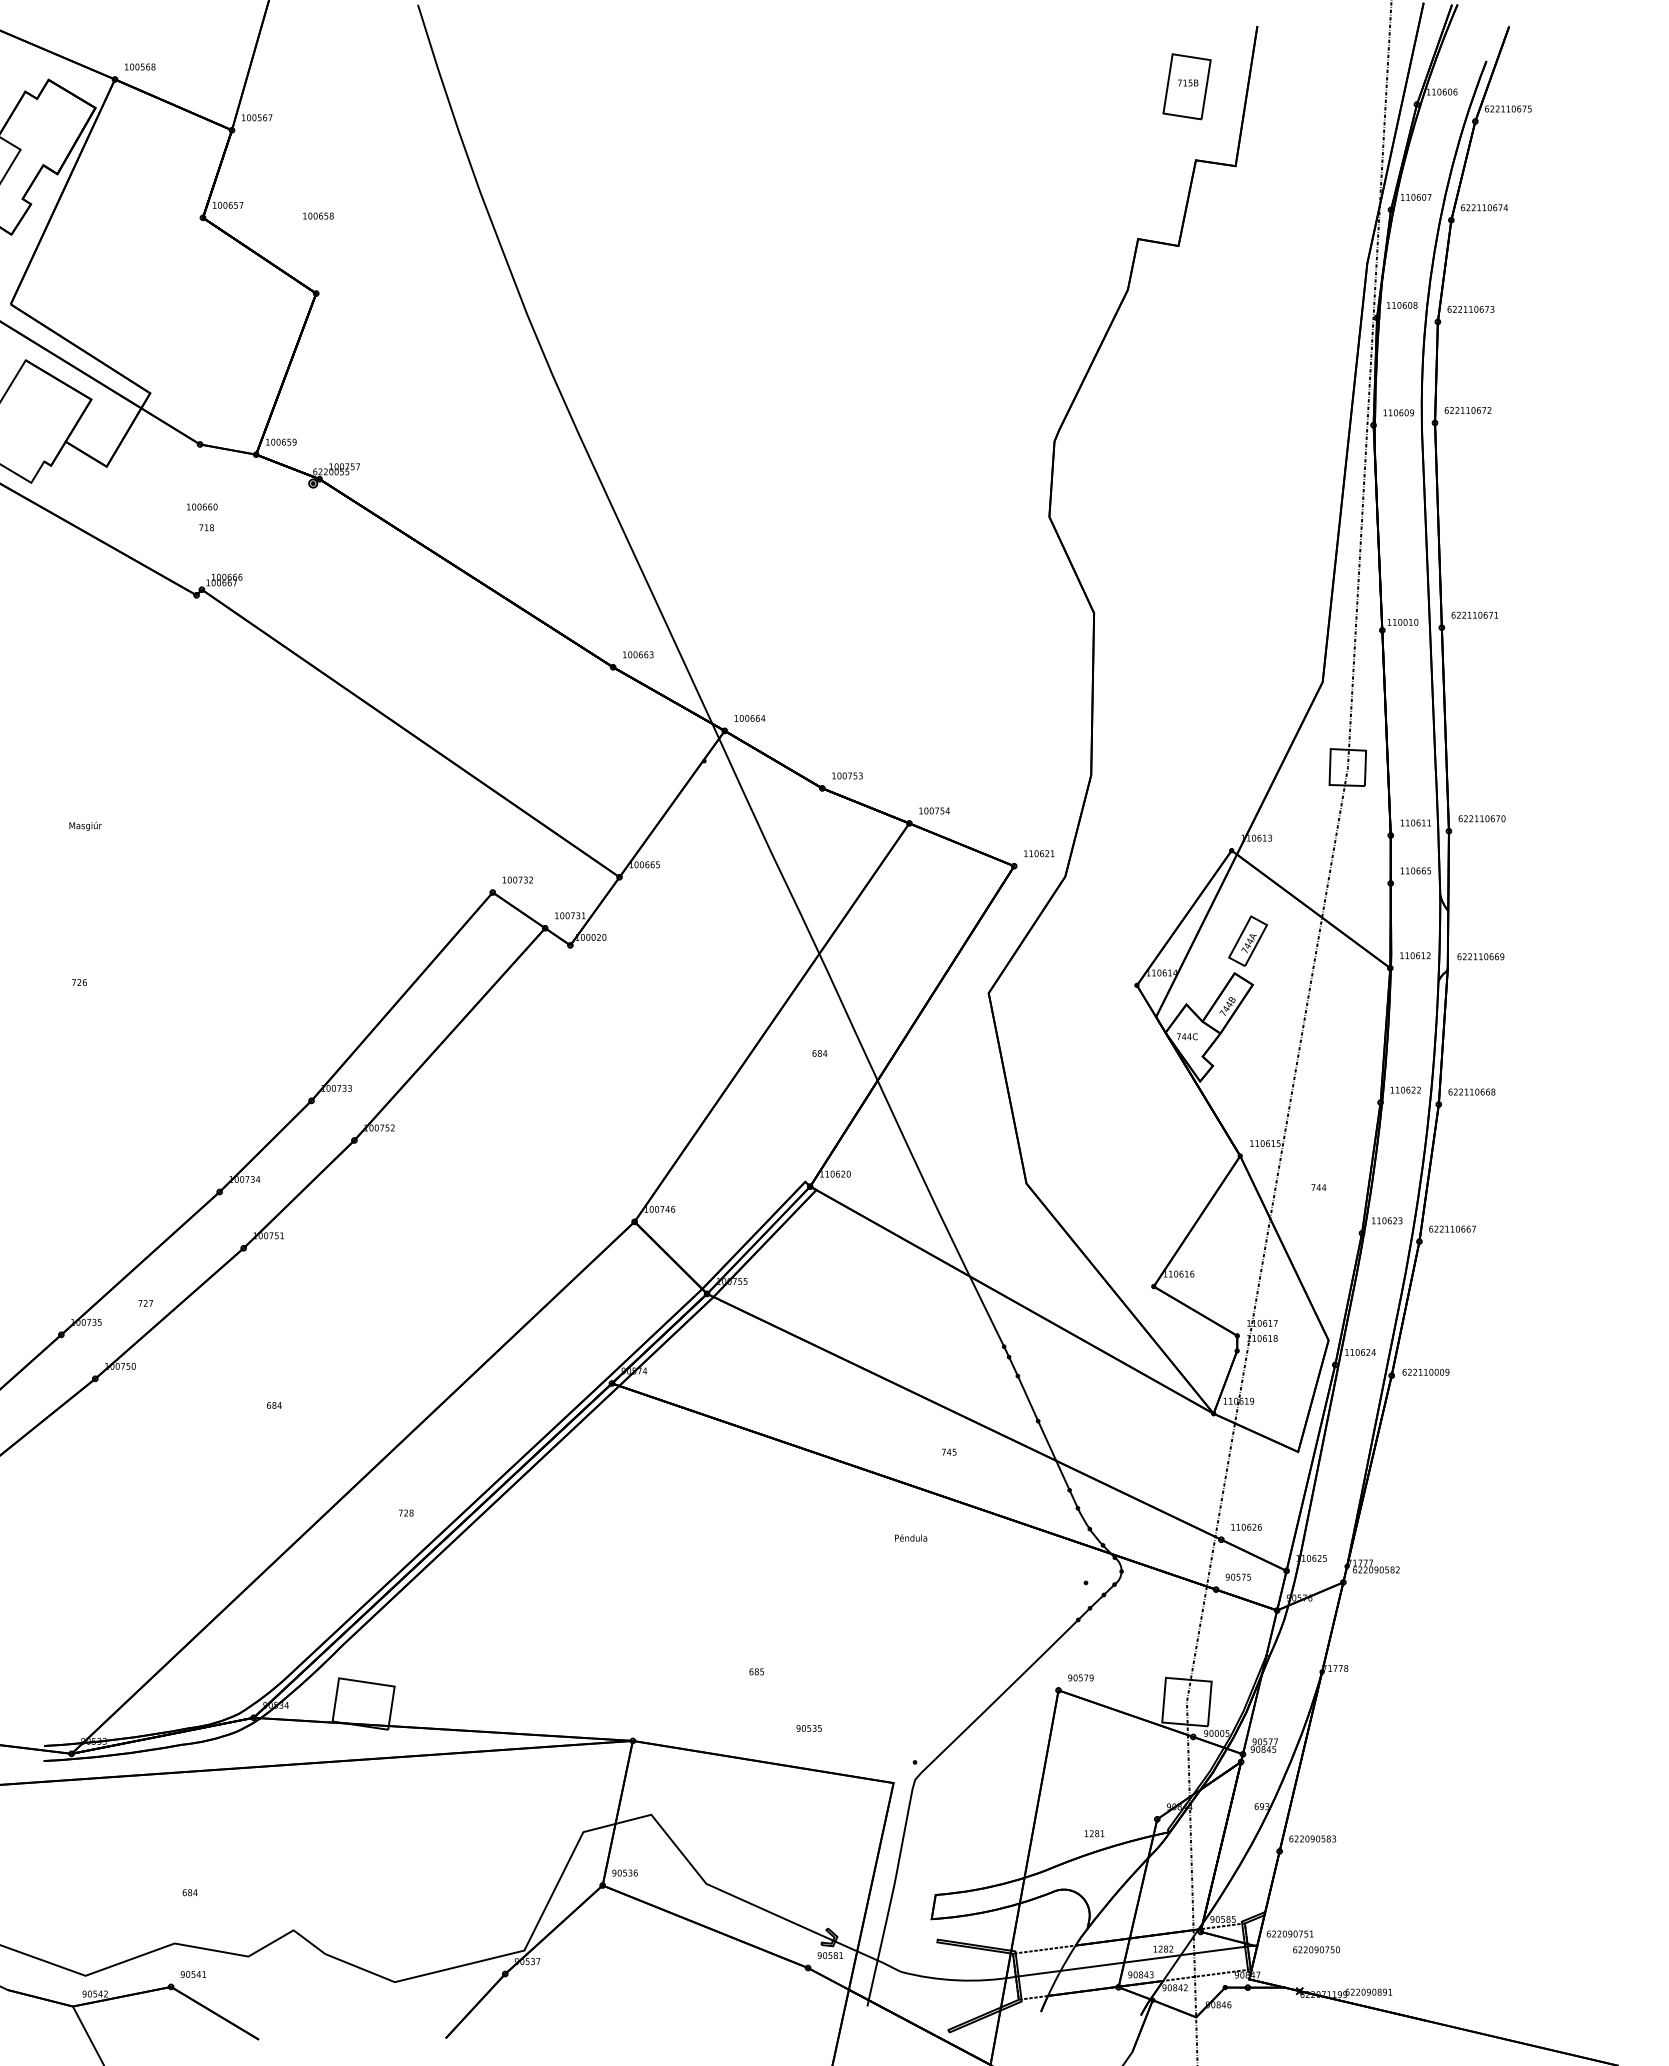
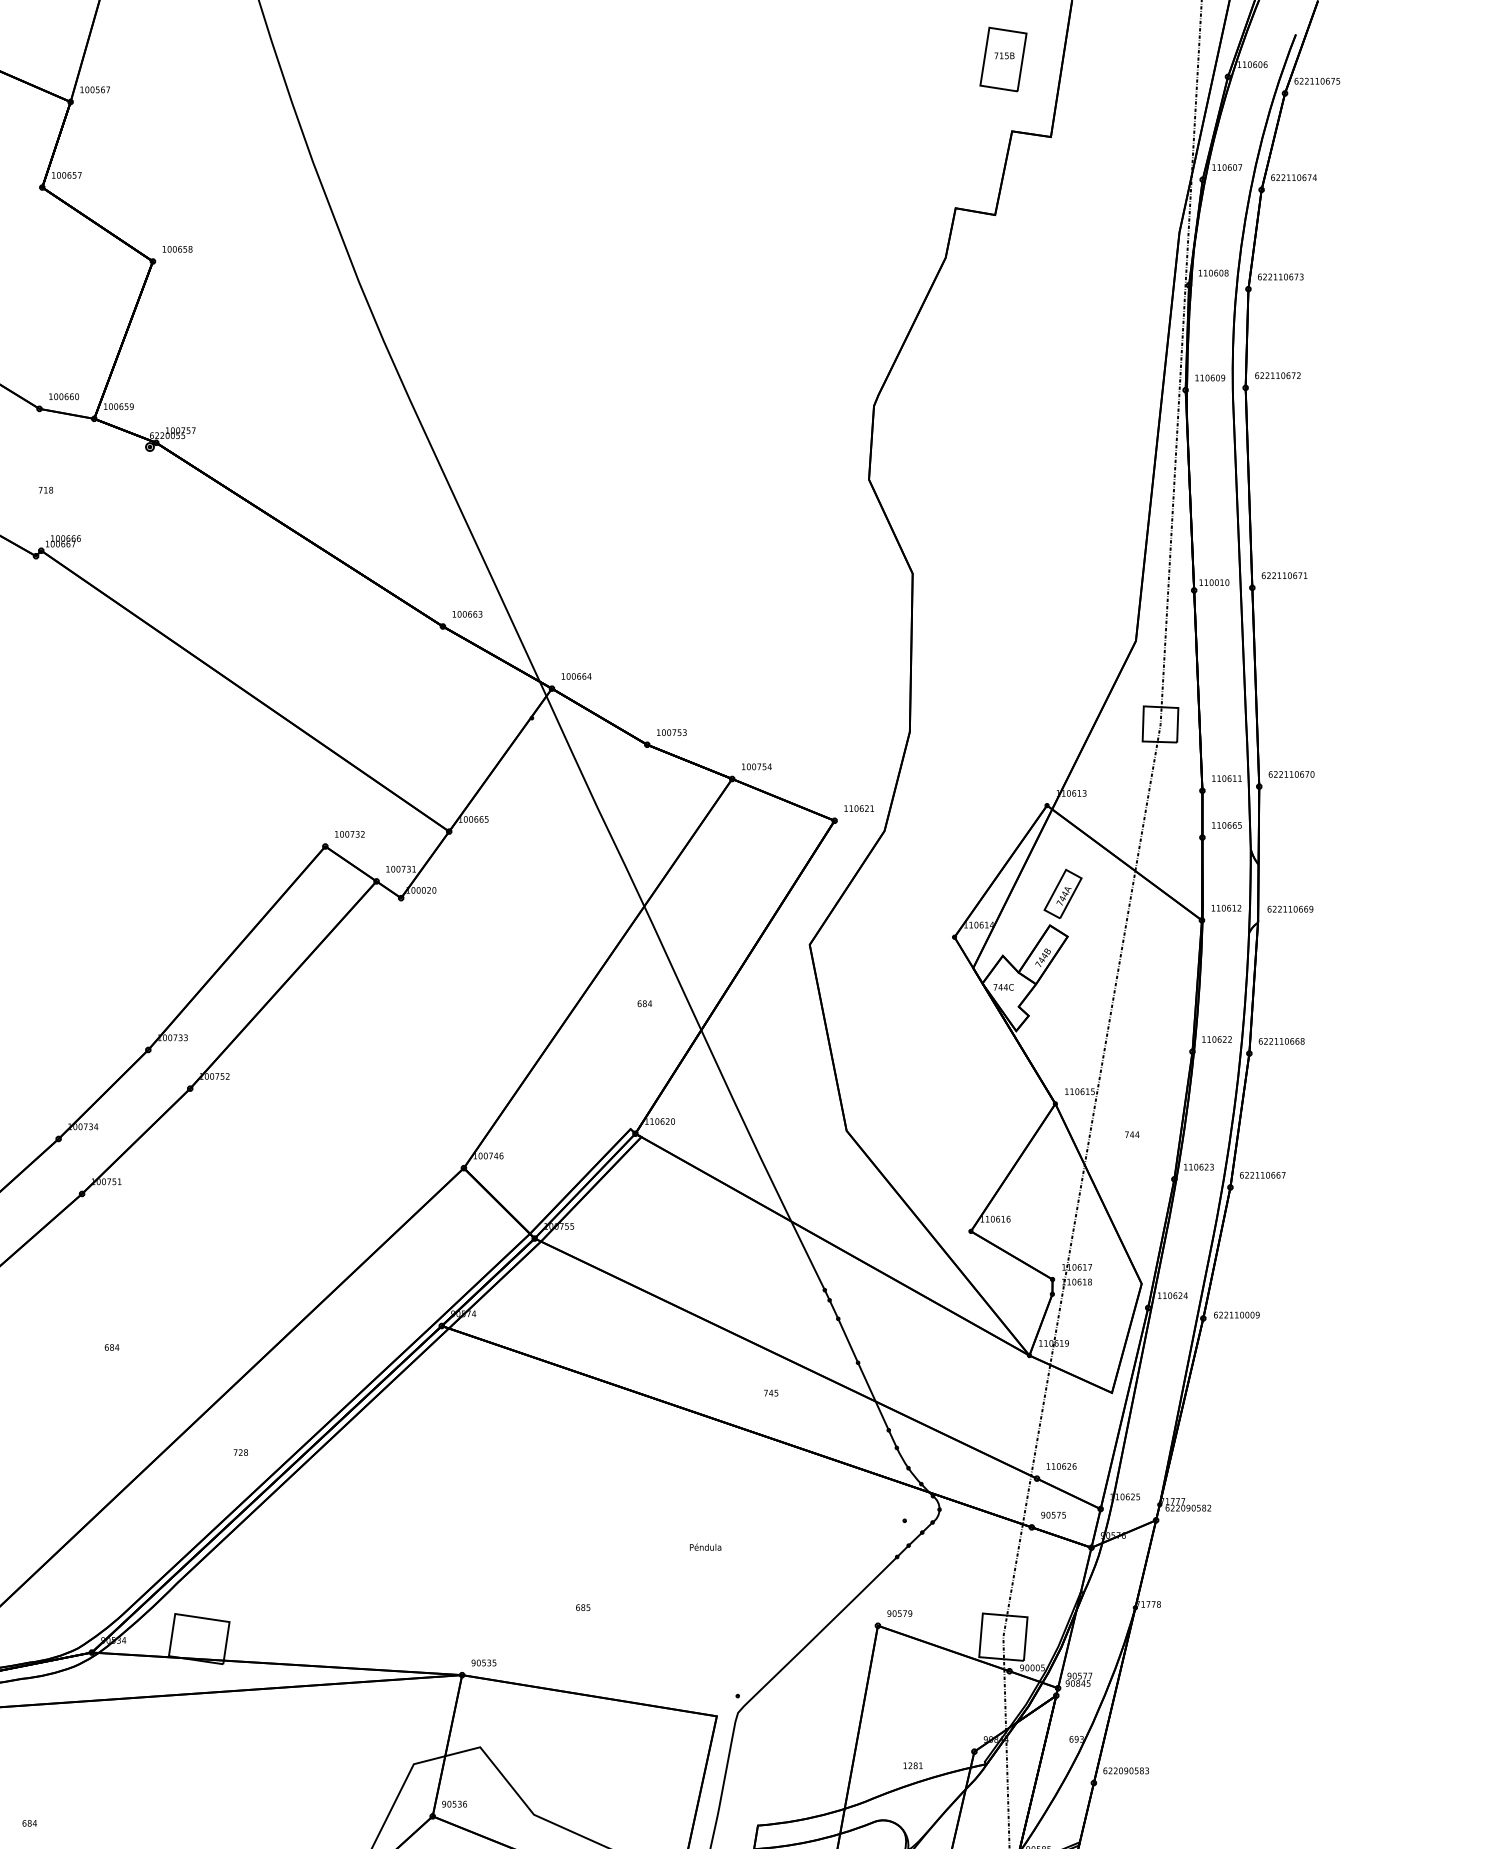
text: (318, 215) -> (177, 248), moved
text: (202, 506) -> (64, 396), moved
text: (911, 1537) -> (706, 1546), moved
text: (808, 1728) -> (483, 1663), moved

